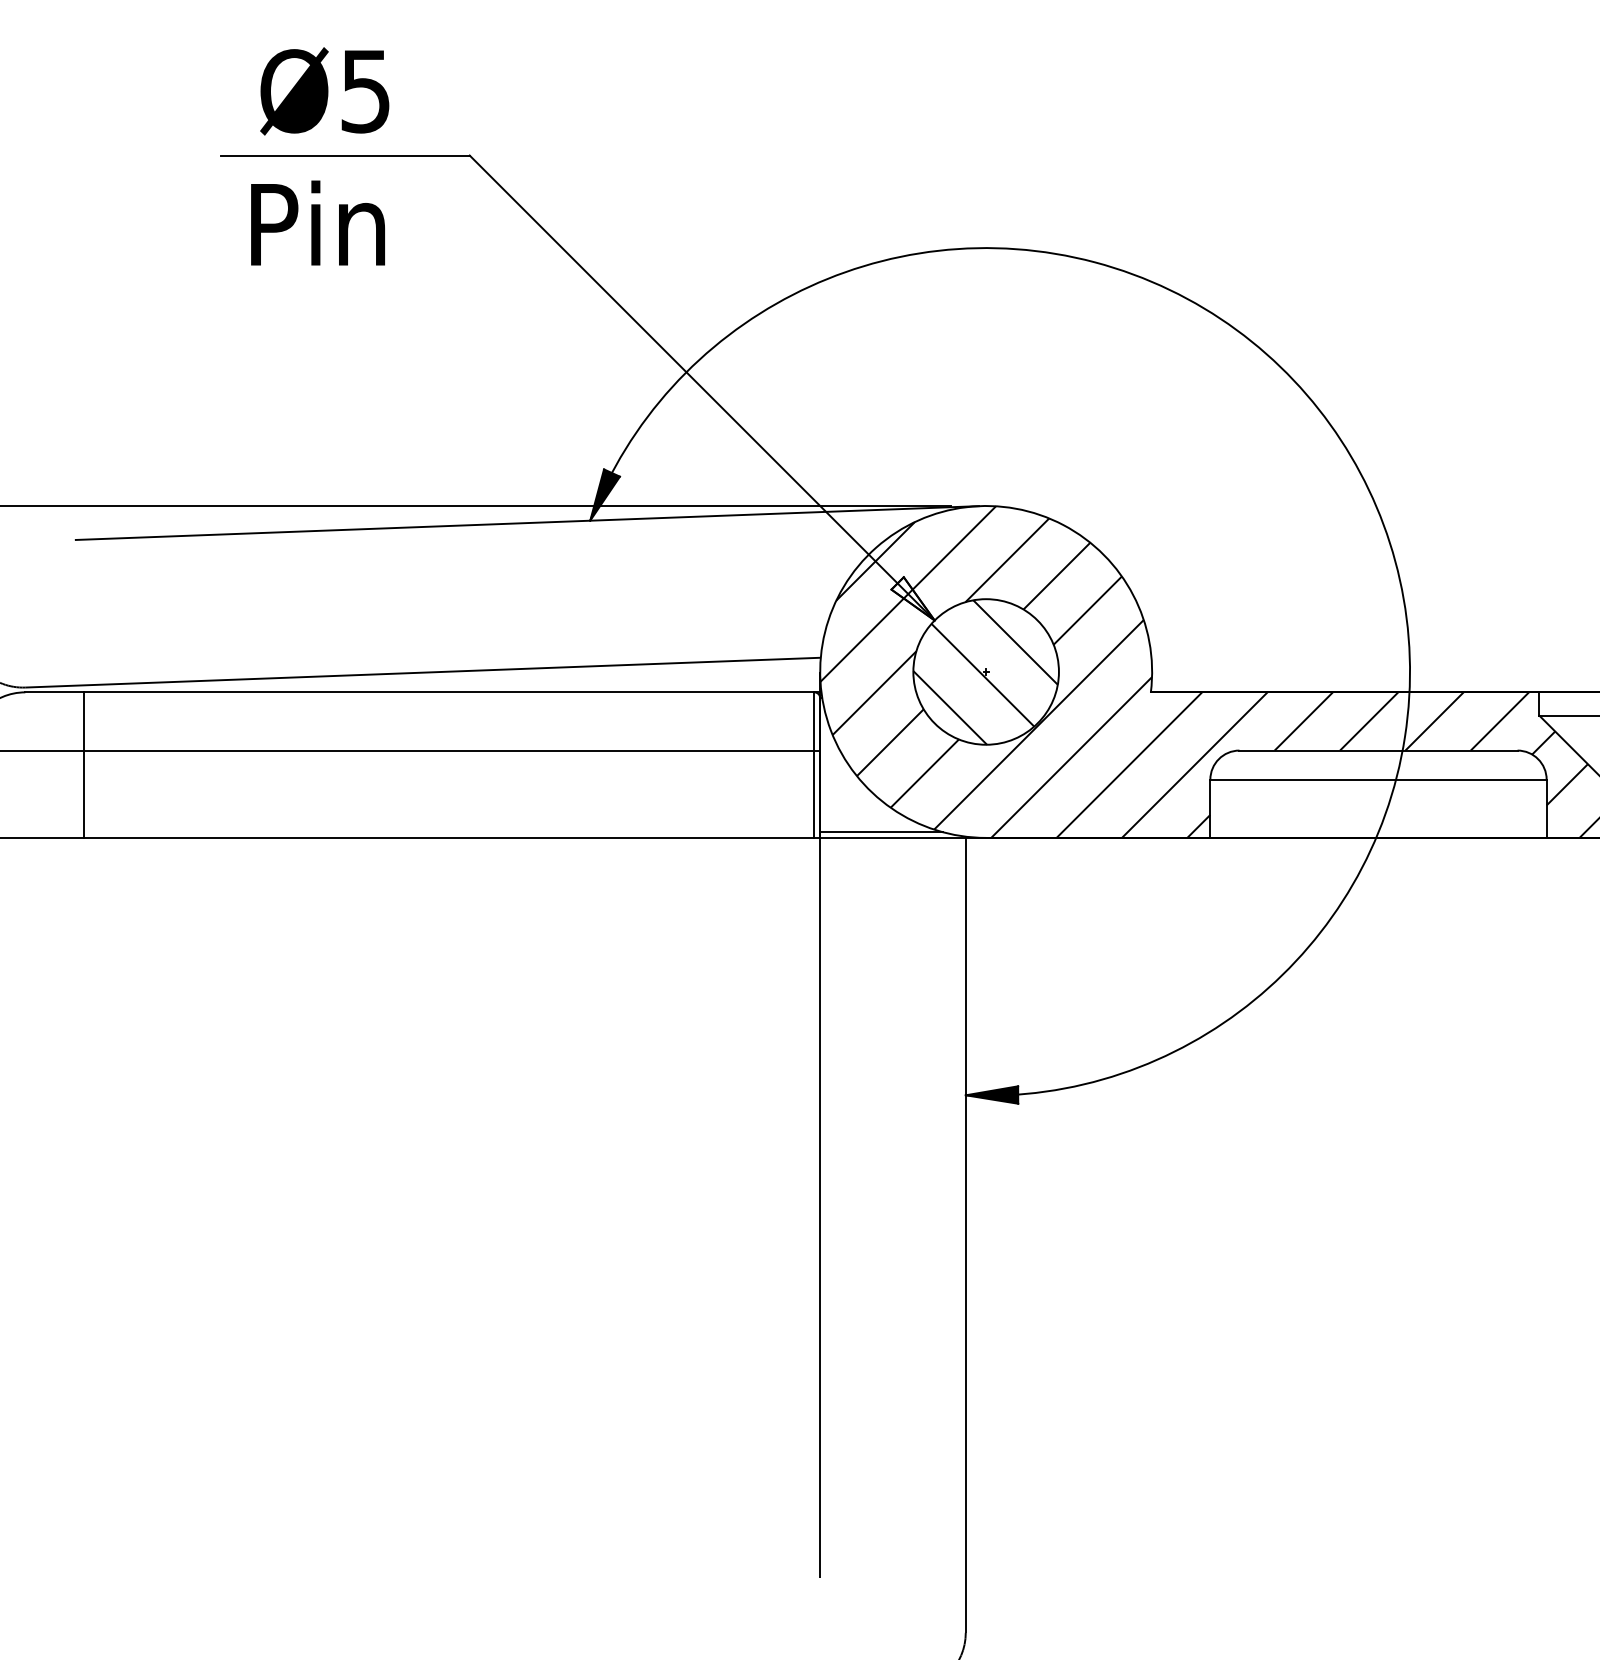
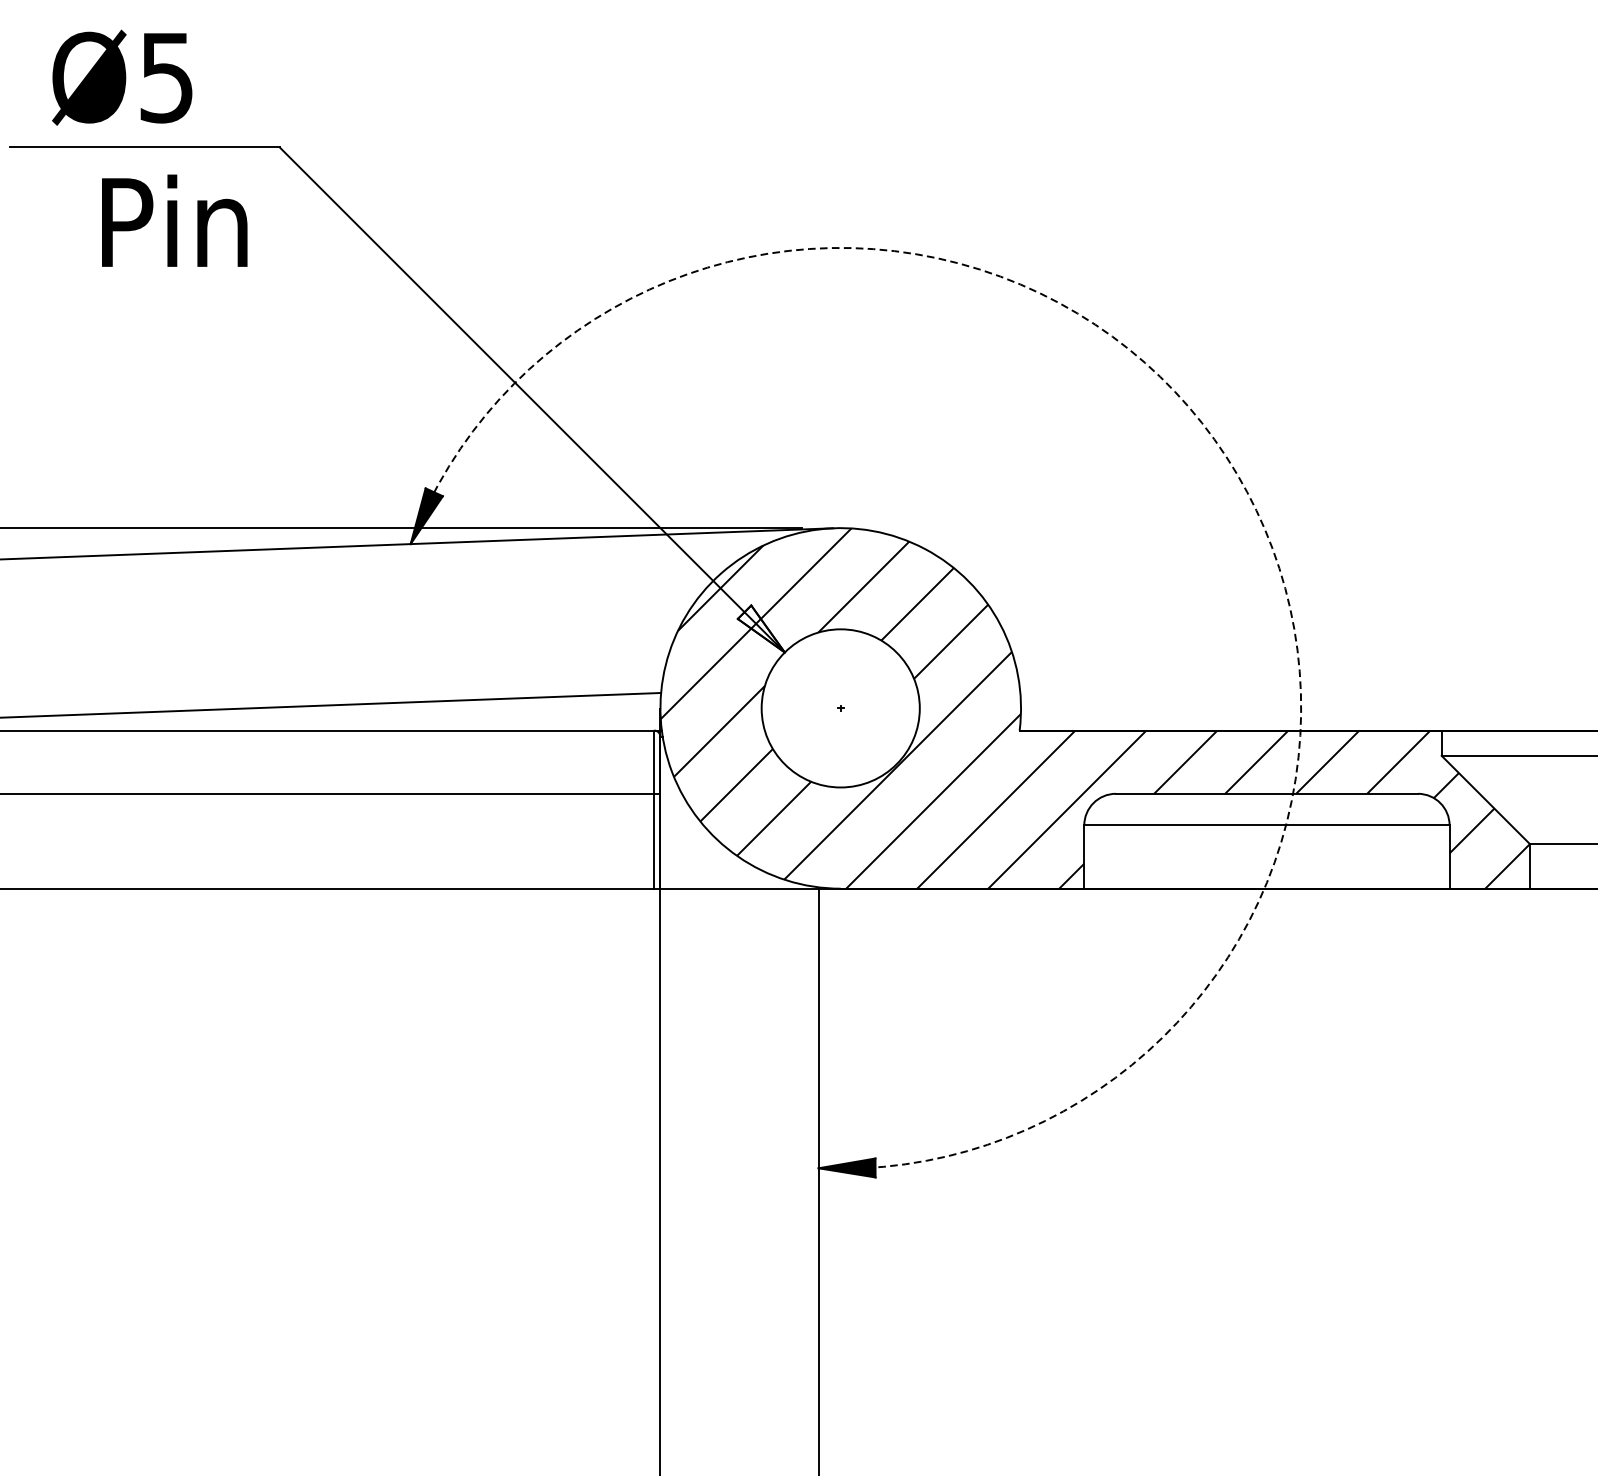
text: (317, 222) -> (174, 220), moved
arc: (1340, 440) -> (1225, 456), solid -> dashed
hatch: (985, 672) -> (840, 708), removed
line: (881, 832) -> (727, 882), removed

